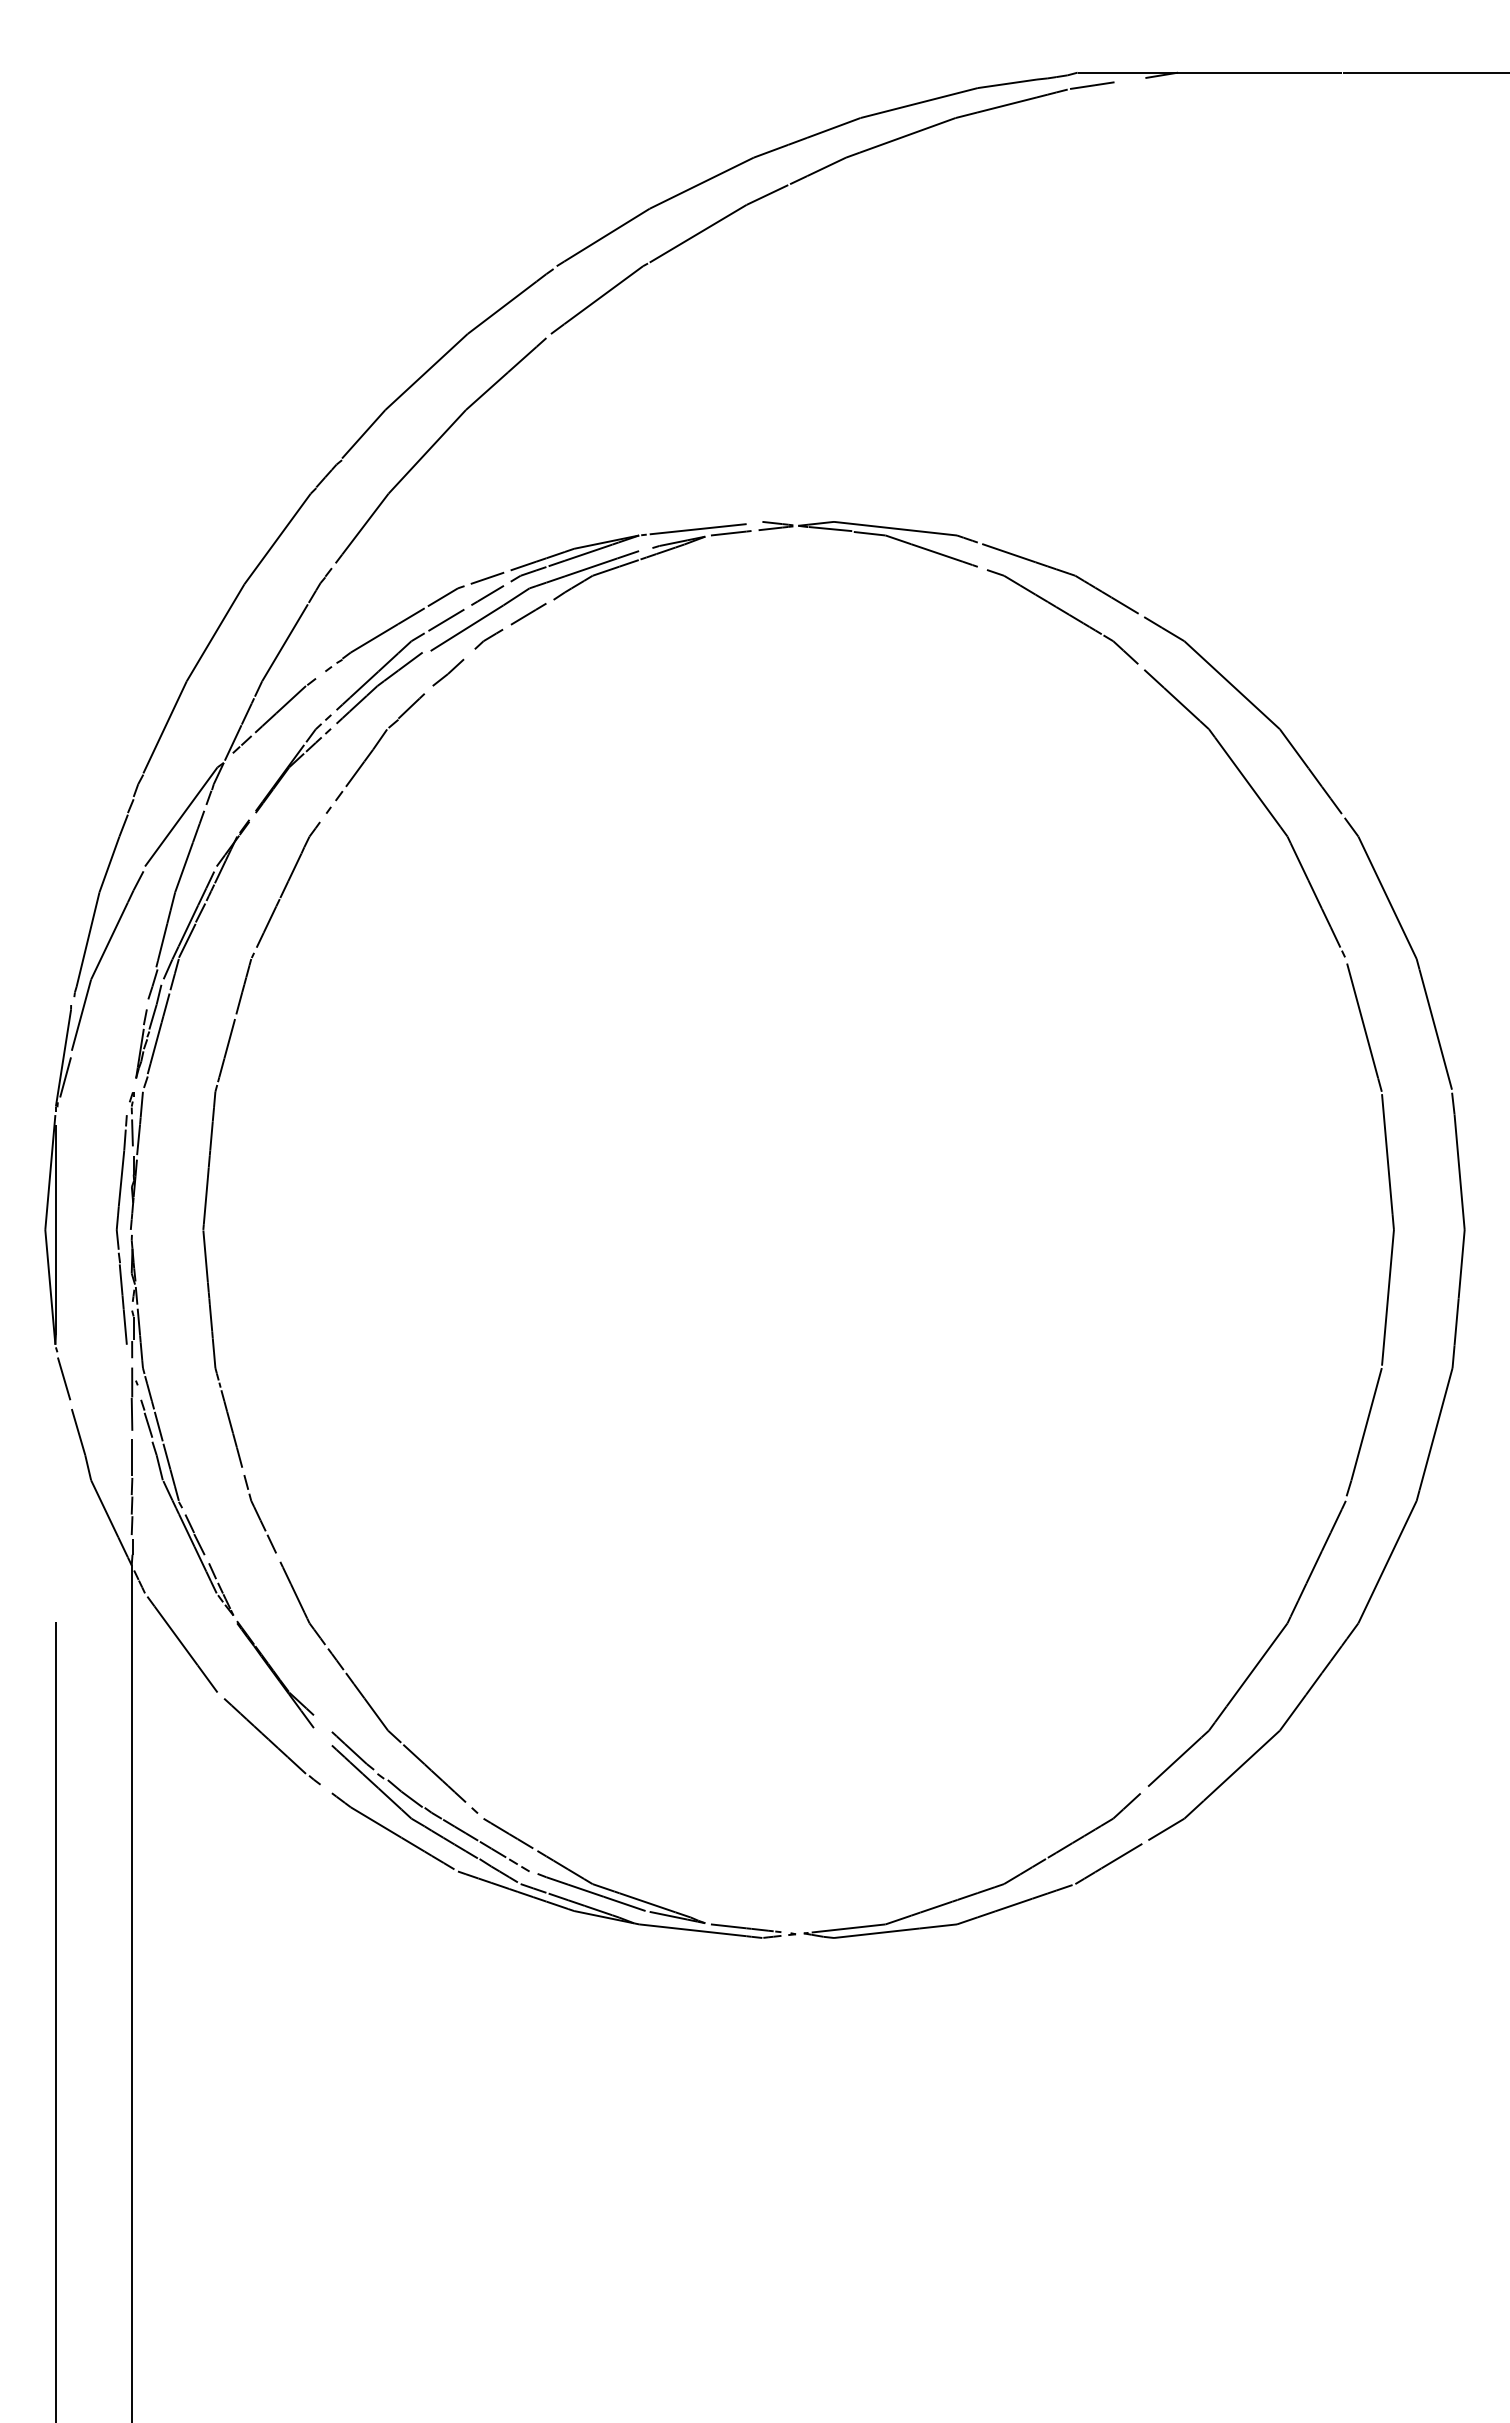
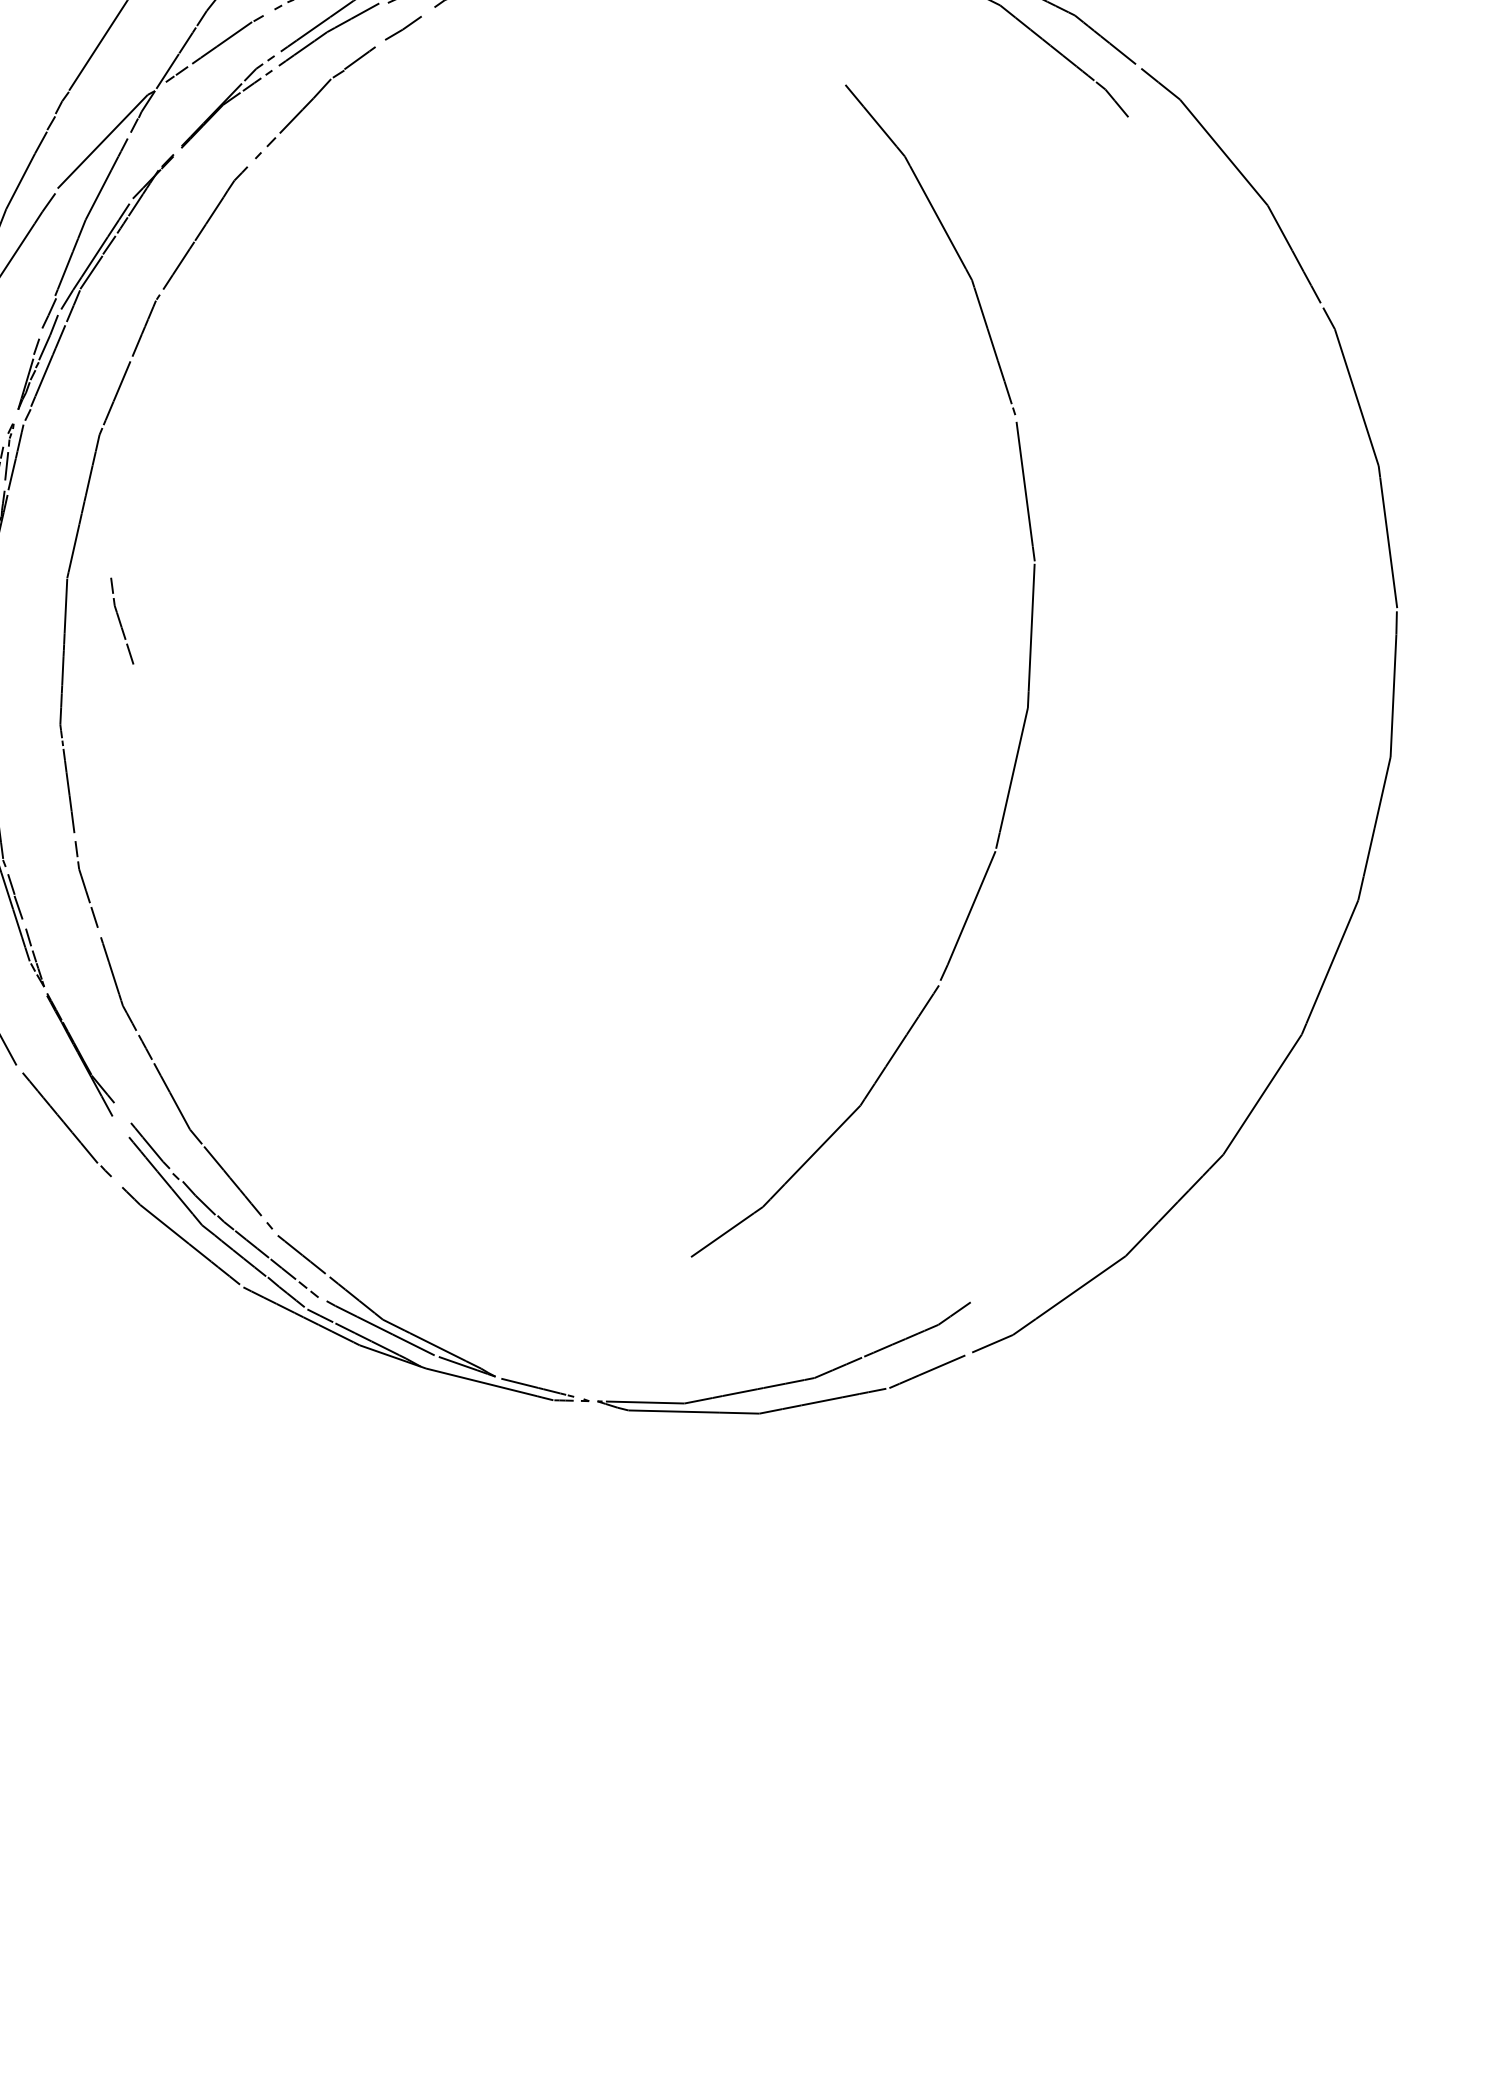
part: (1391, 1216) -> (1027, 693), moved
part: (259, 1263) -> (121, 621), added

